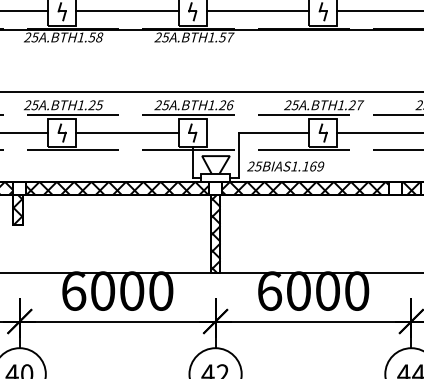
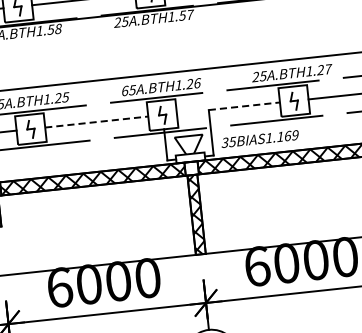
text: (158, 105) -> (125, 91), 25 -> 65
line: (127, 132) -> (96, 121), solid -> dashed
line: (274, 132) -> (245, 105), solid -> dashed
text: (250, 166) -> (224, 142), 25BIAS1.169 -> 35BIAS1.169

